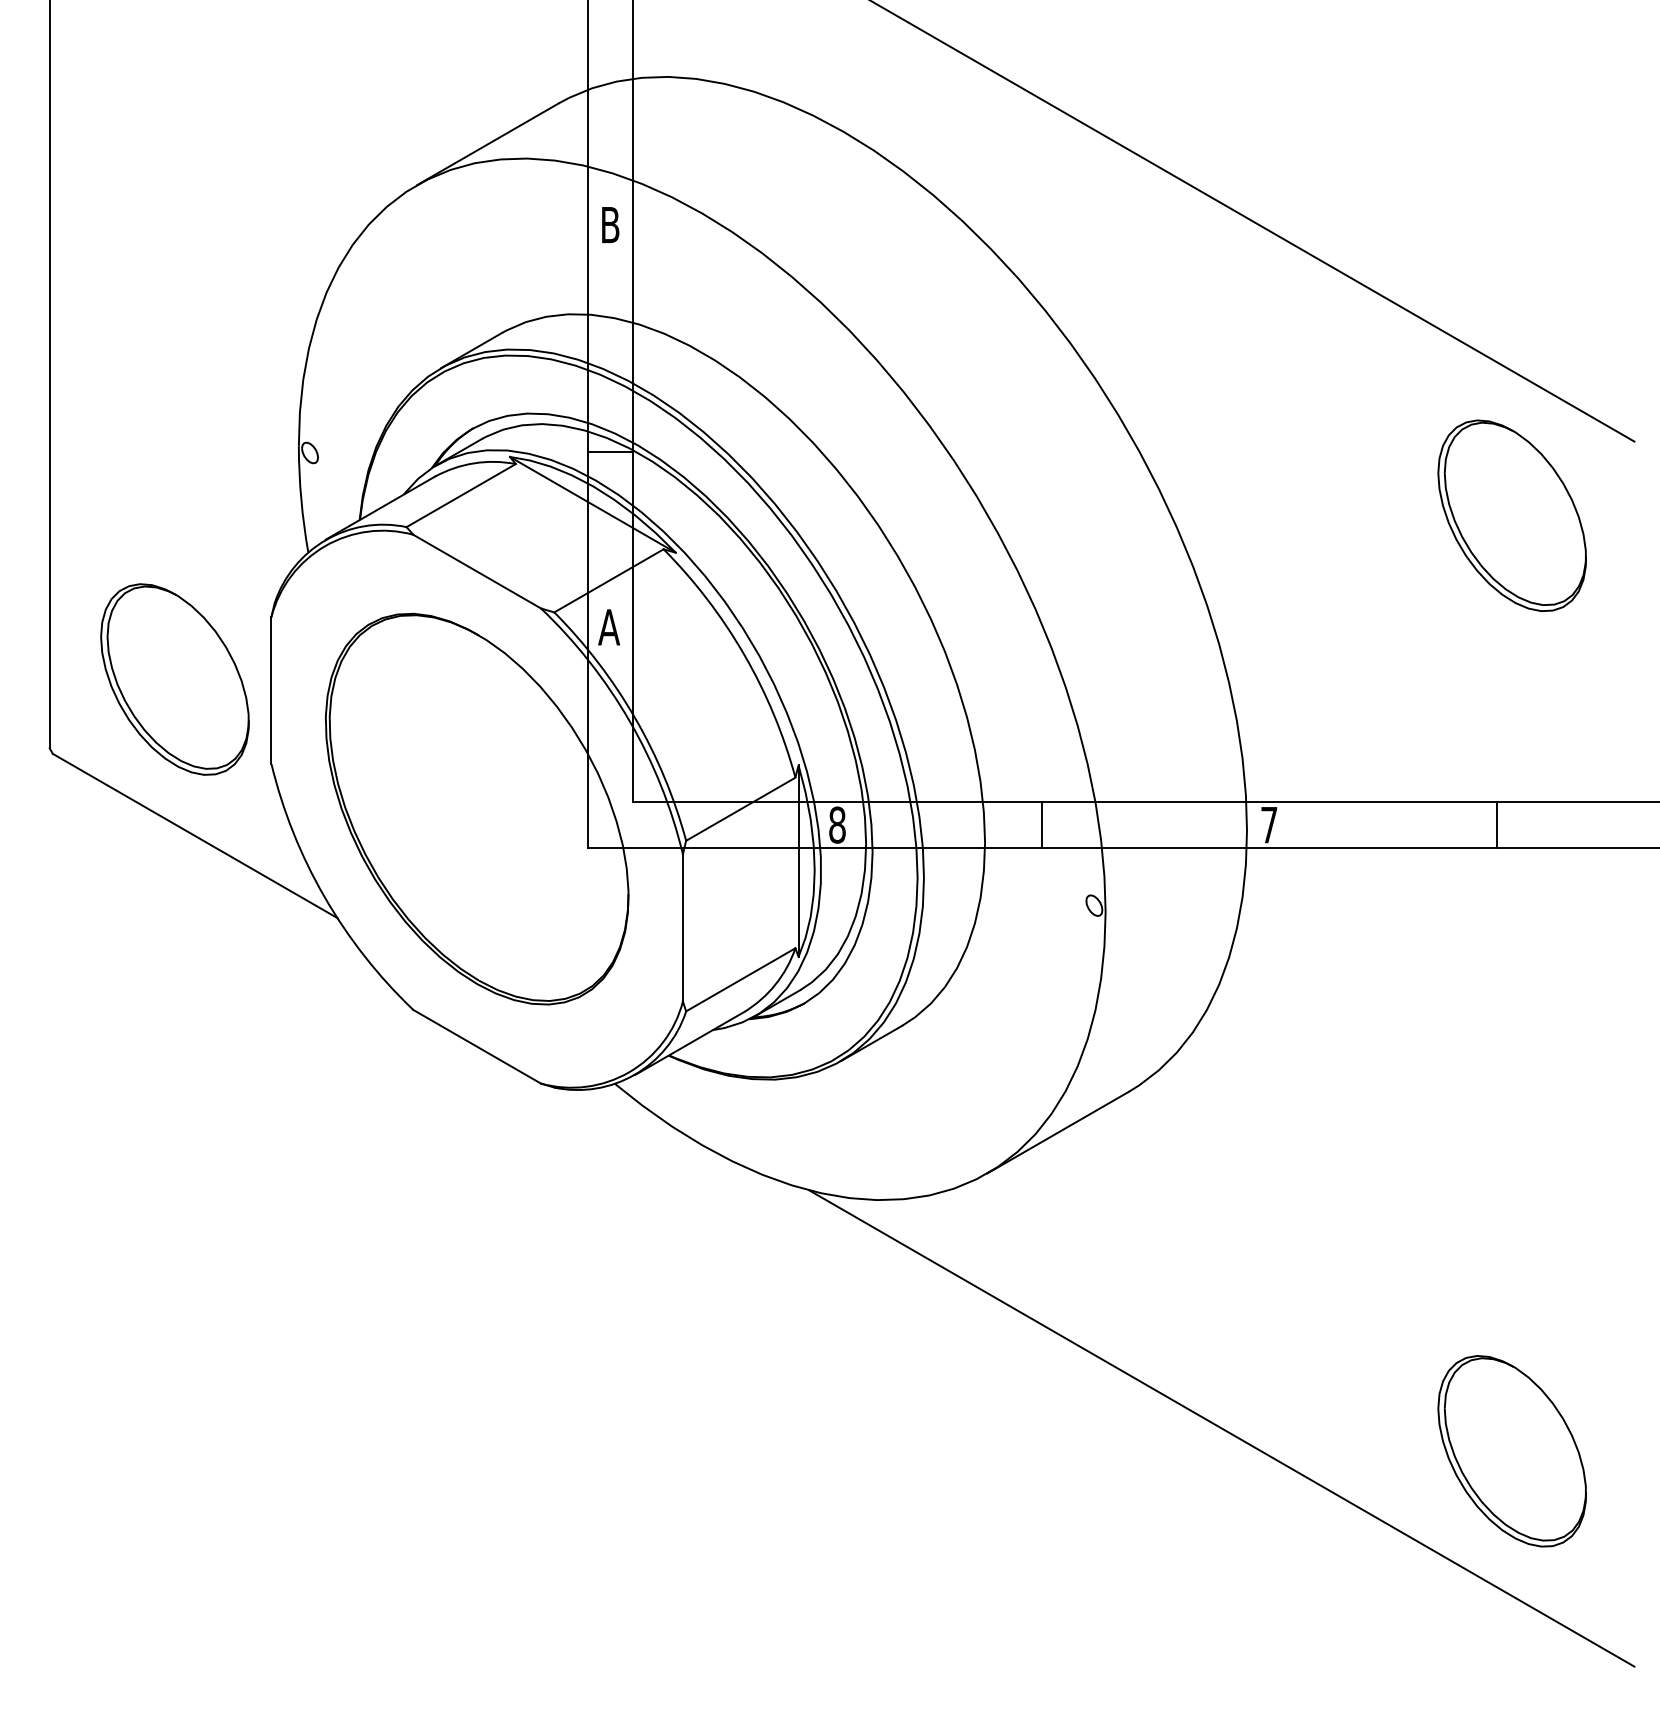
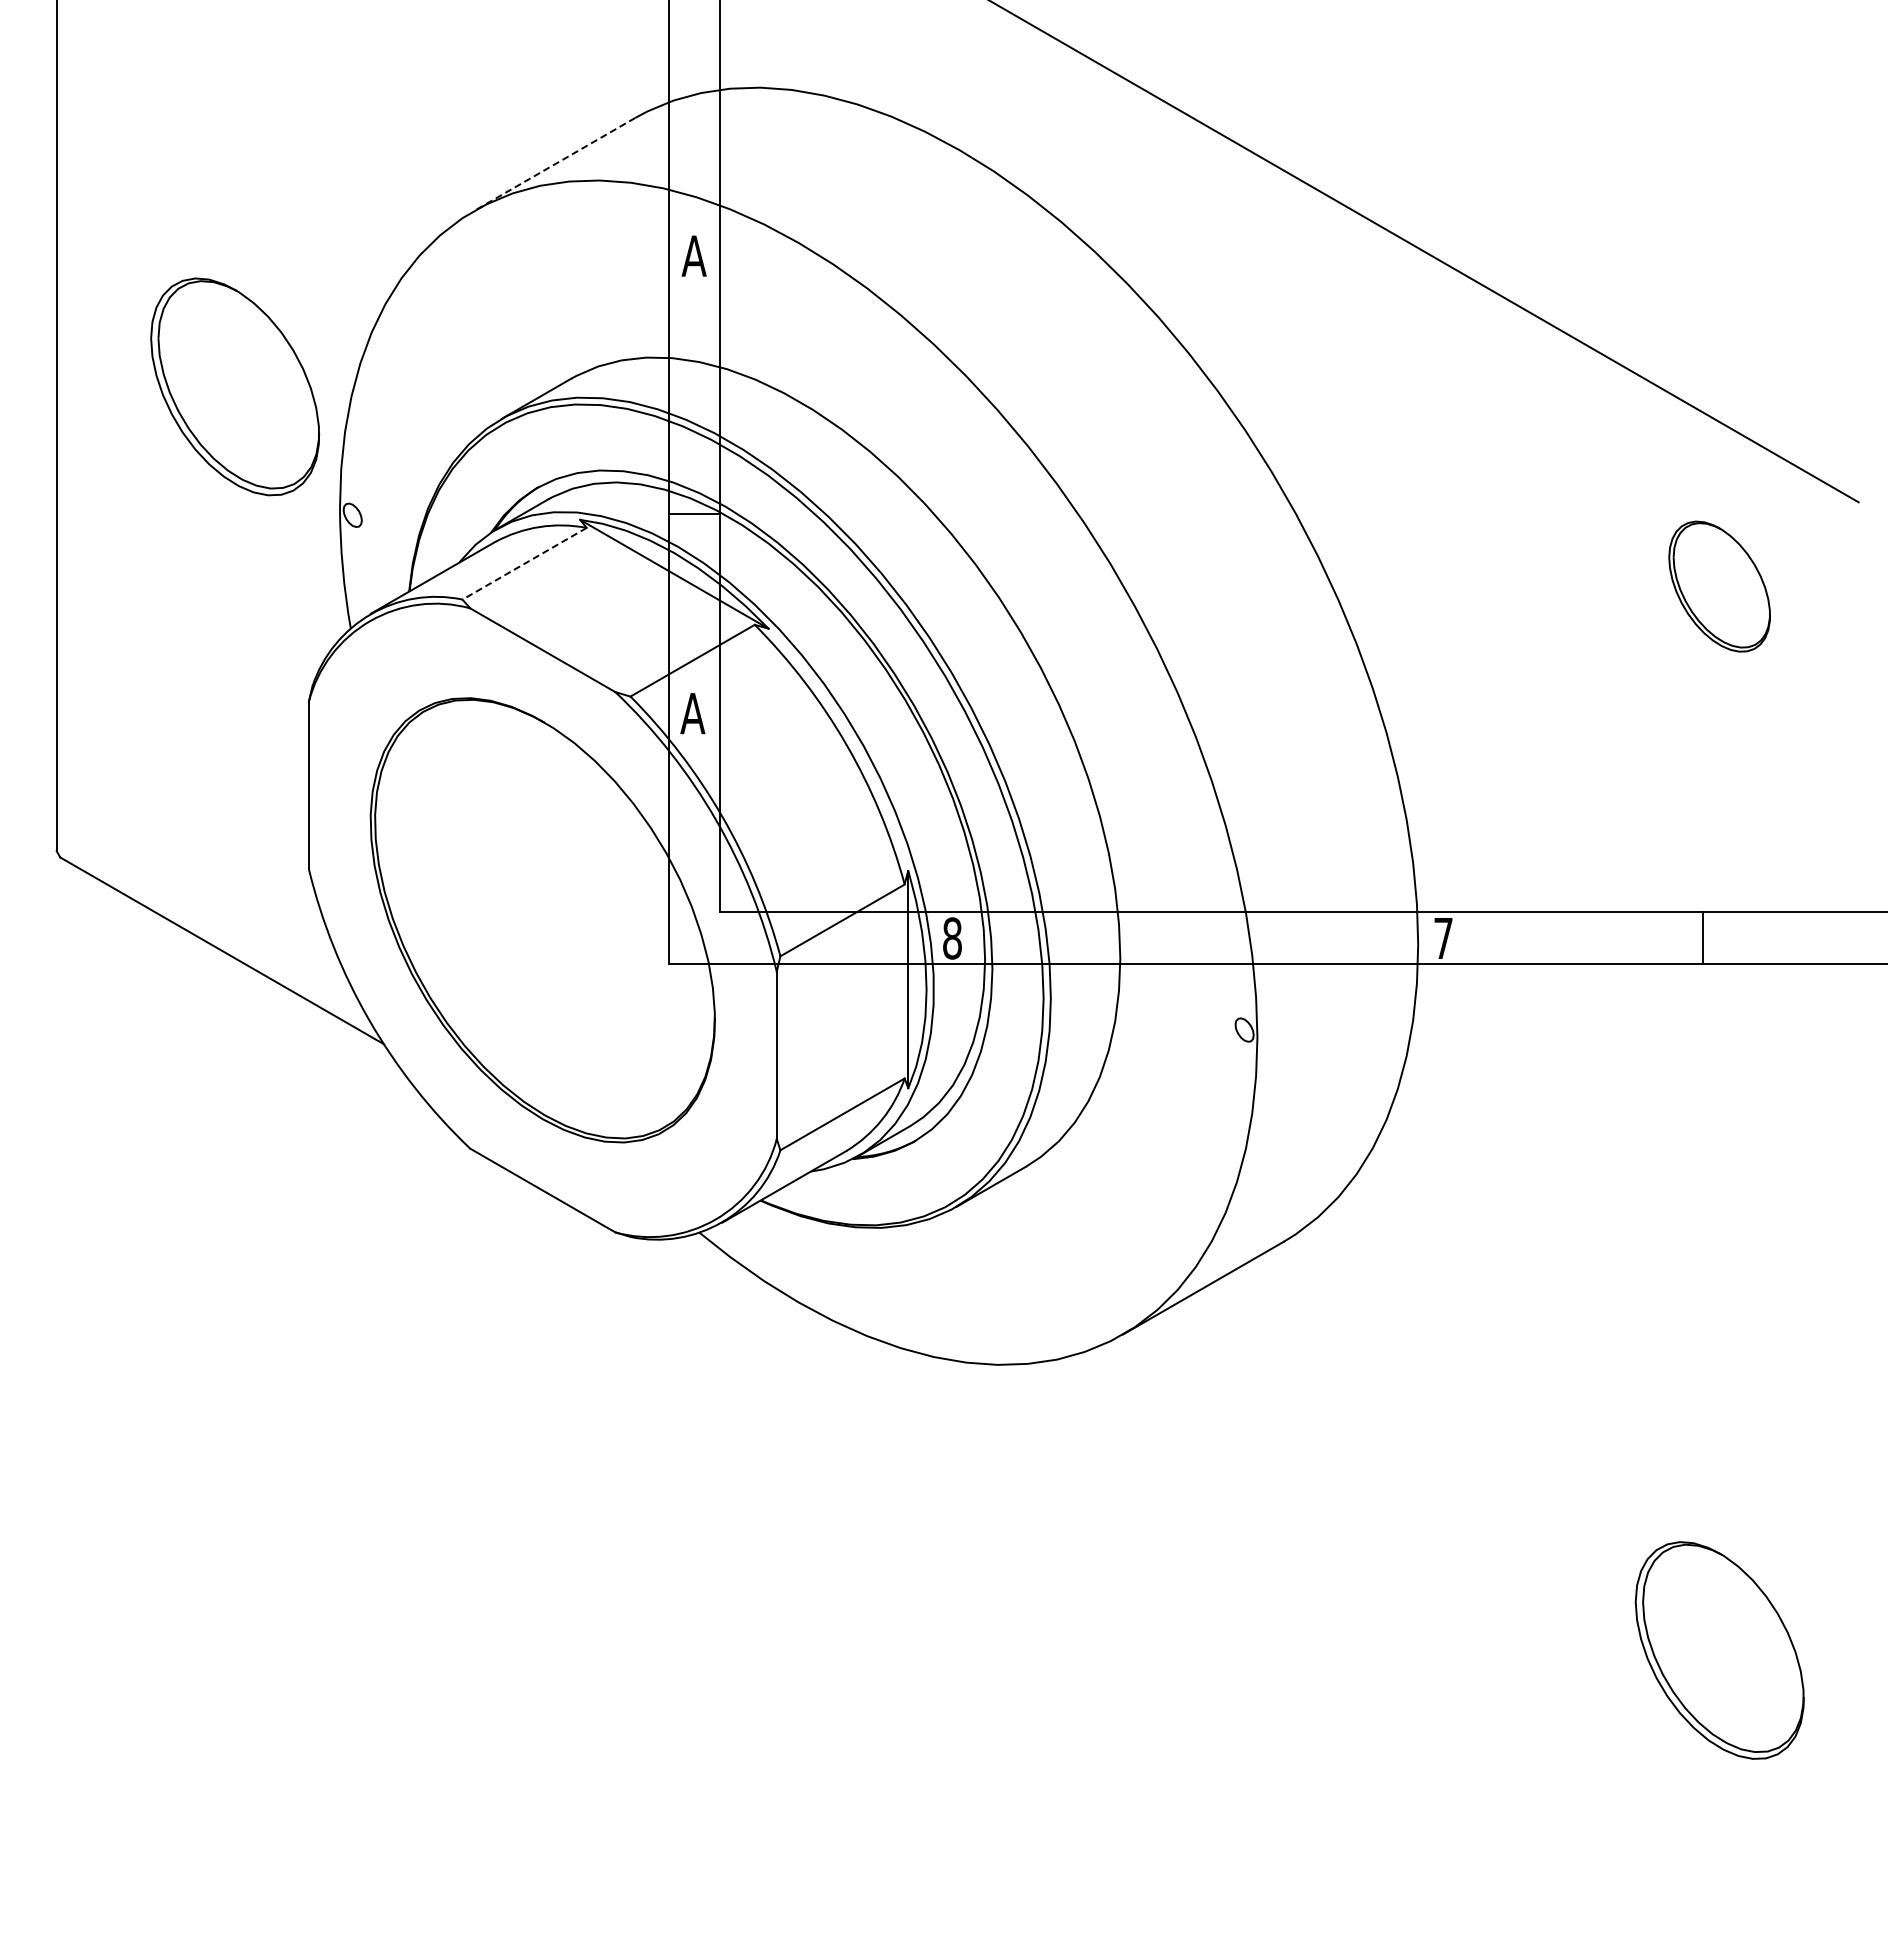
line: (487, 144) -> (554, 164), solid -> dashed
text: (609, 224) -> (693, 255), B -> A
line: (461, 495) -> (524, 563), solid -> dashed
part: (1511, 515) -> (1719, 586), size x0.6
part: (175, 679) -> (235, 386), moved
line: (1042, 825) -> (1185, 938), removed
line: (1221, 1428) -> (1389, 1624), removed

